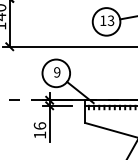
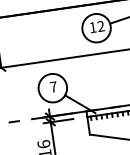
text: (110, 21) -> (100, 27), 13 -> 12
text: (57, 72) -> (53, 87), 9 -> 7

